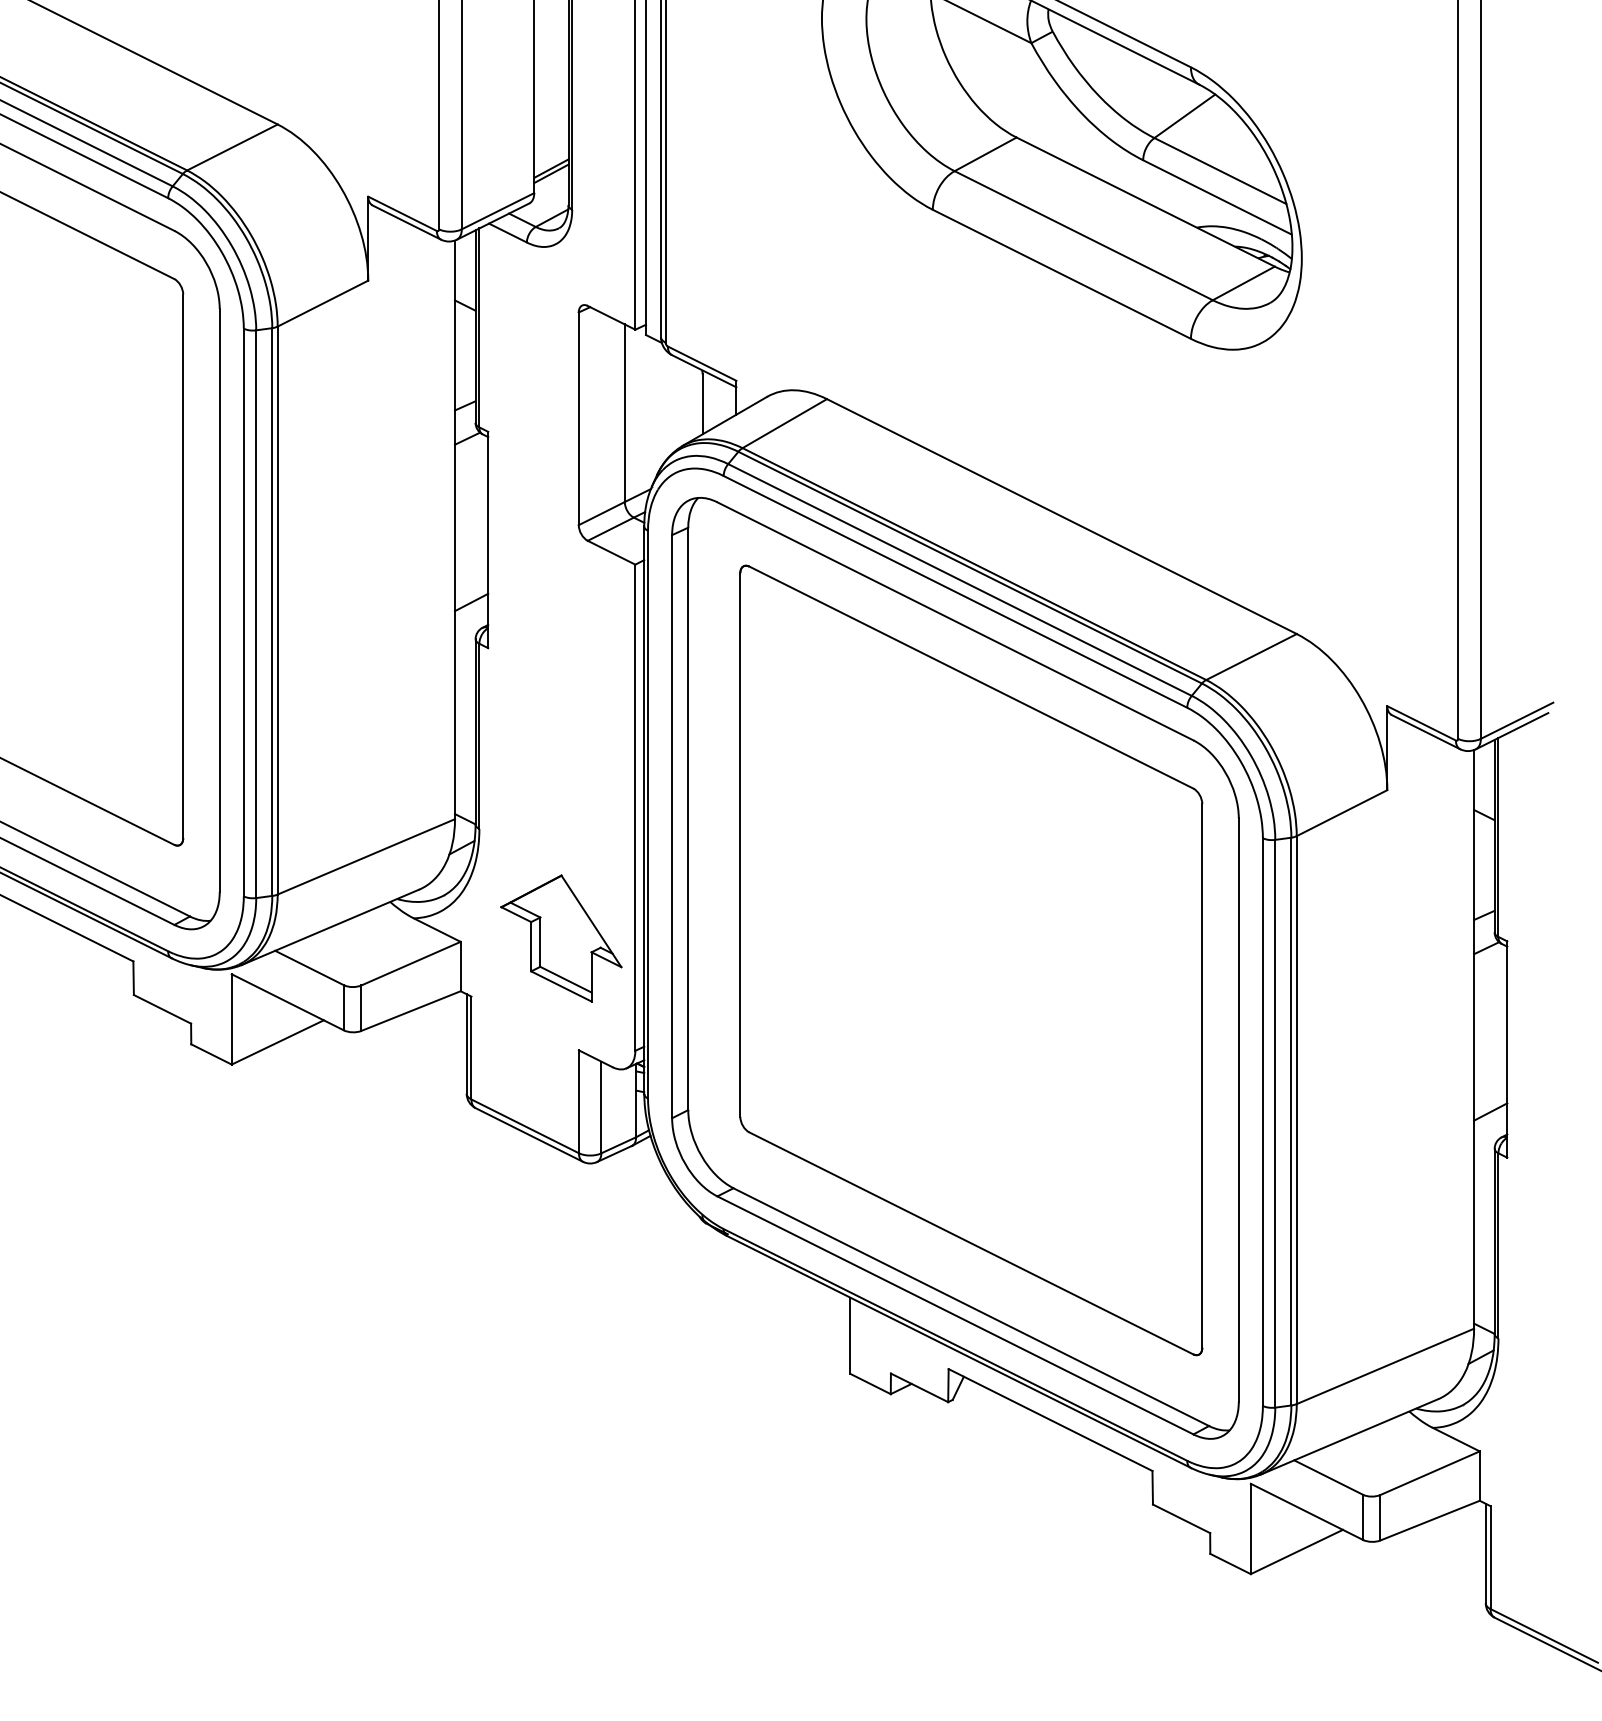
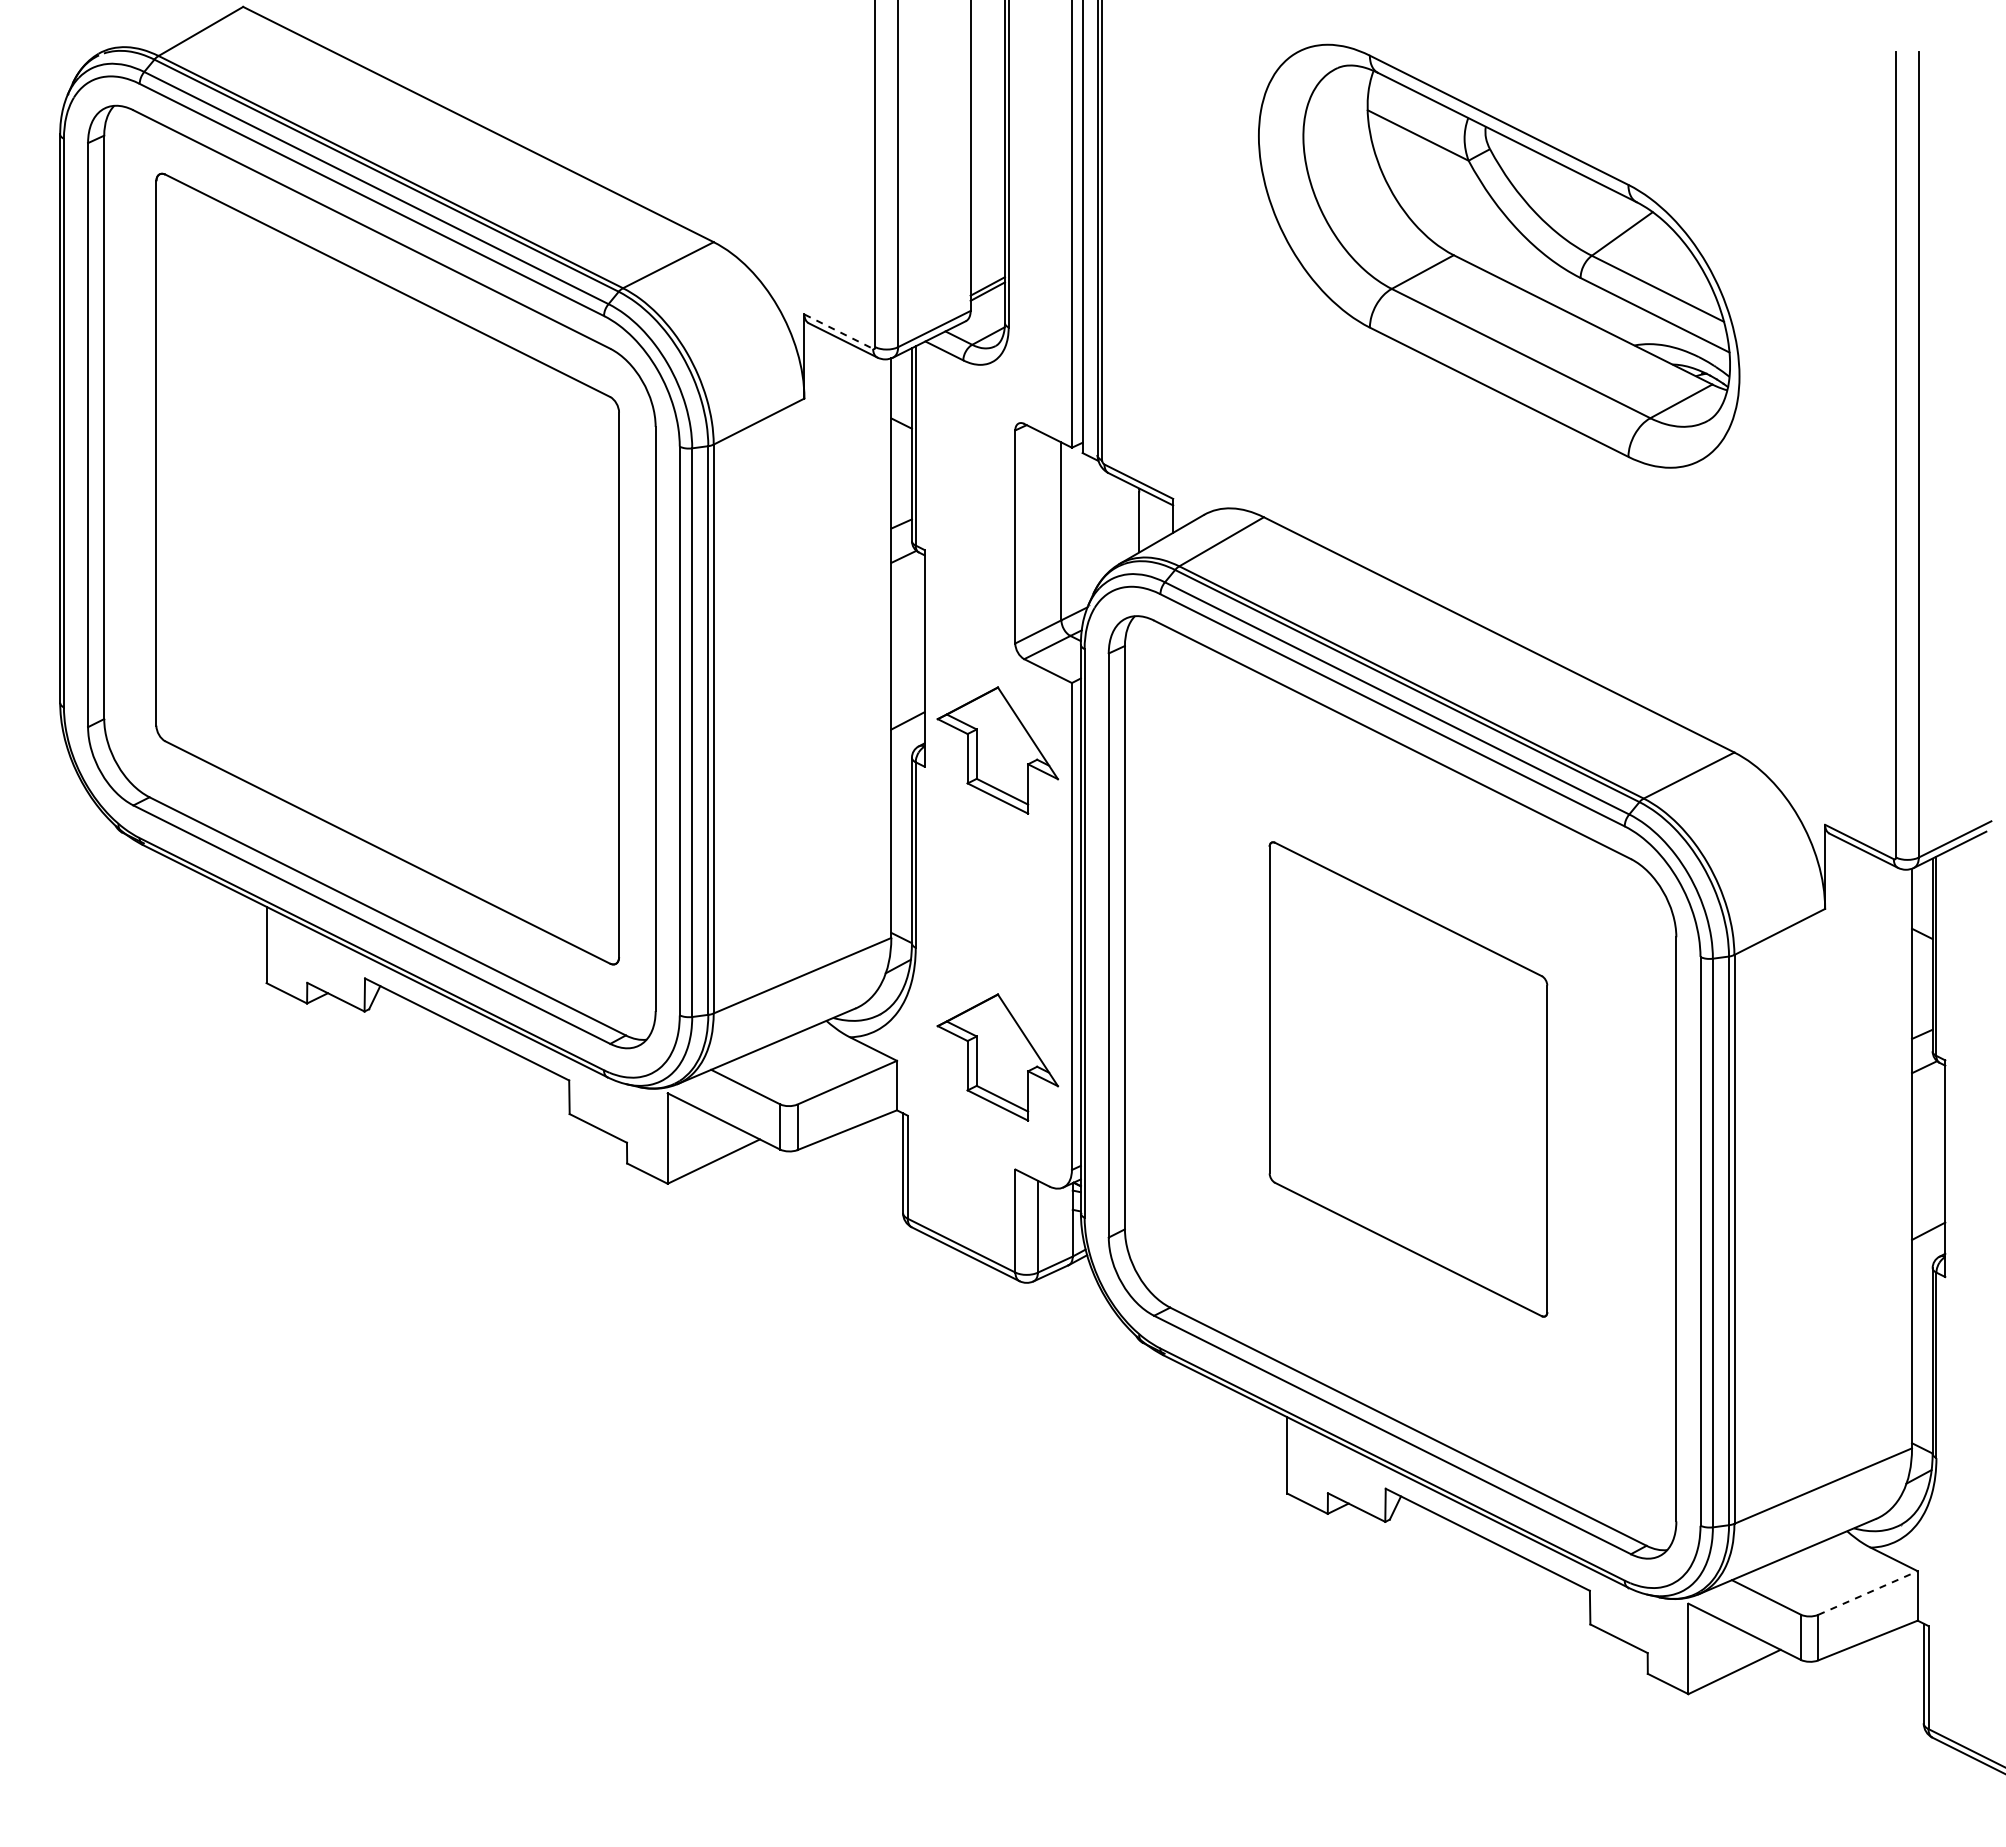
line: (403, 213) -> (839, 331), solid -> dashed
part: (561, 632) -> (997, 750), added
part: (971, 960) -> (1408, 1079), size x0.6
line: (1430, 1472) -> (1868, 1592), solid -> dashed

